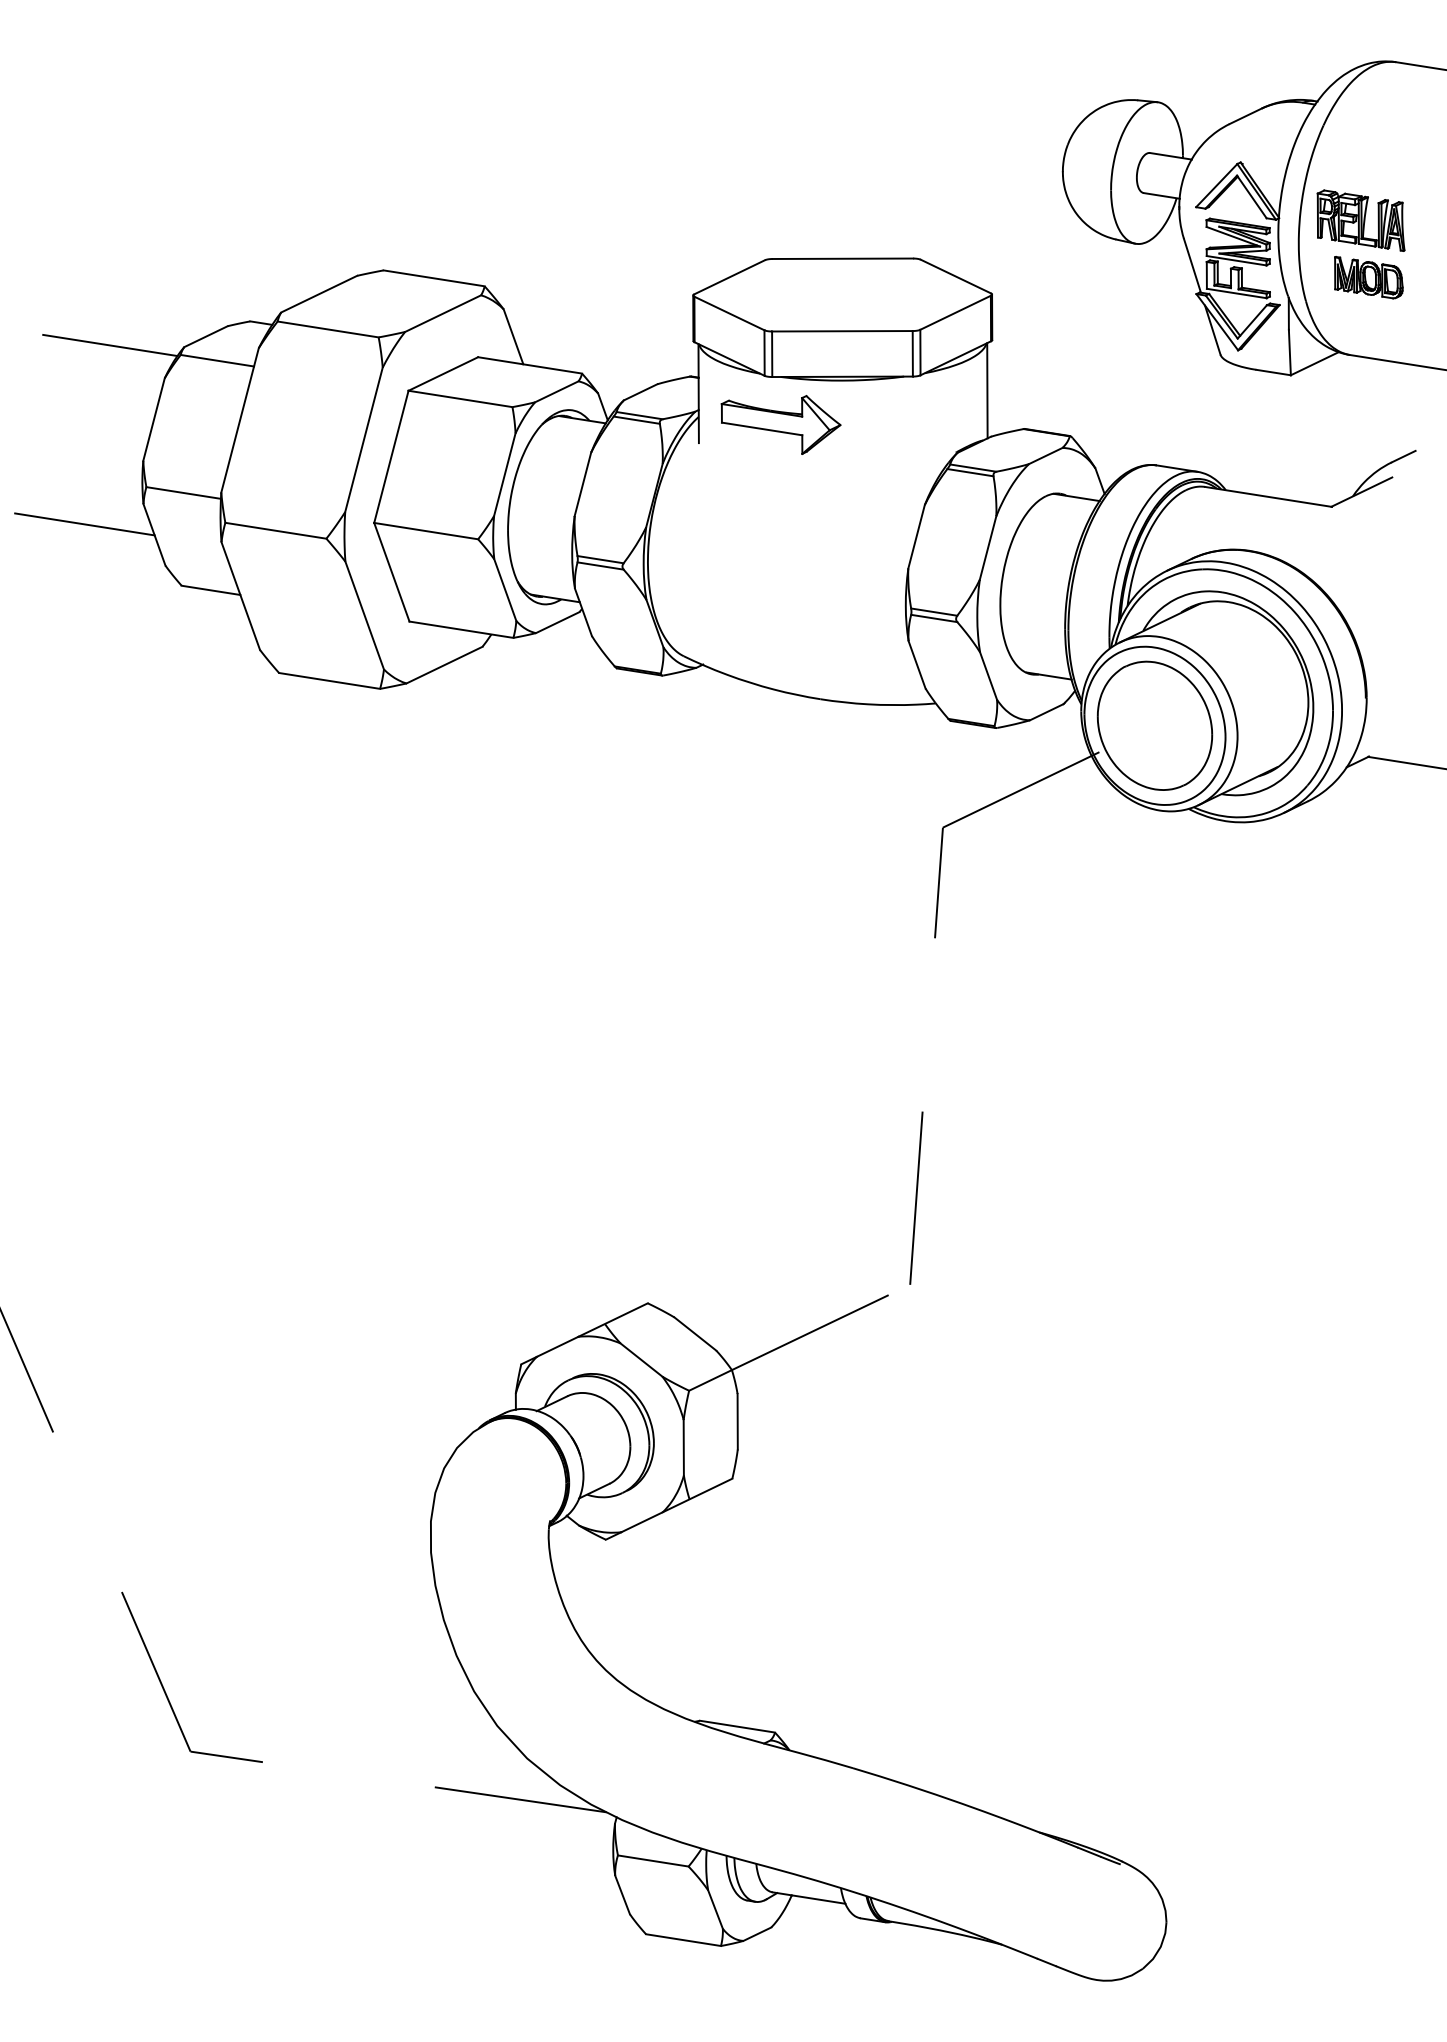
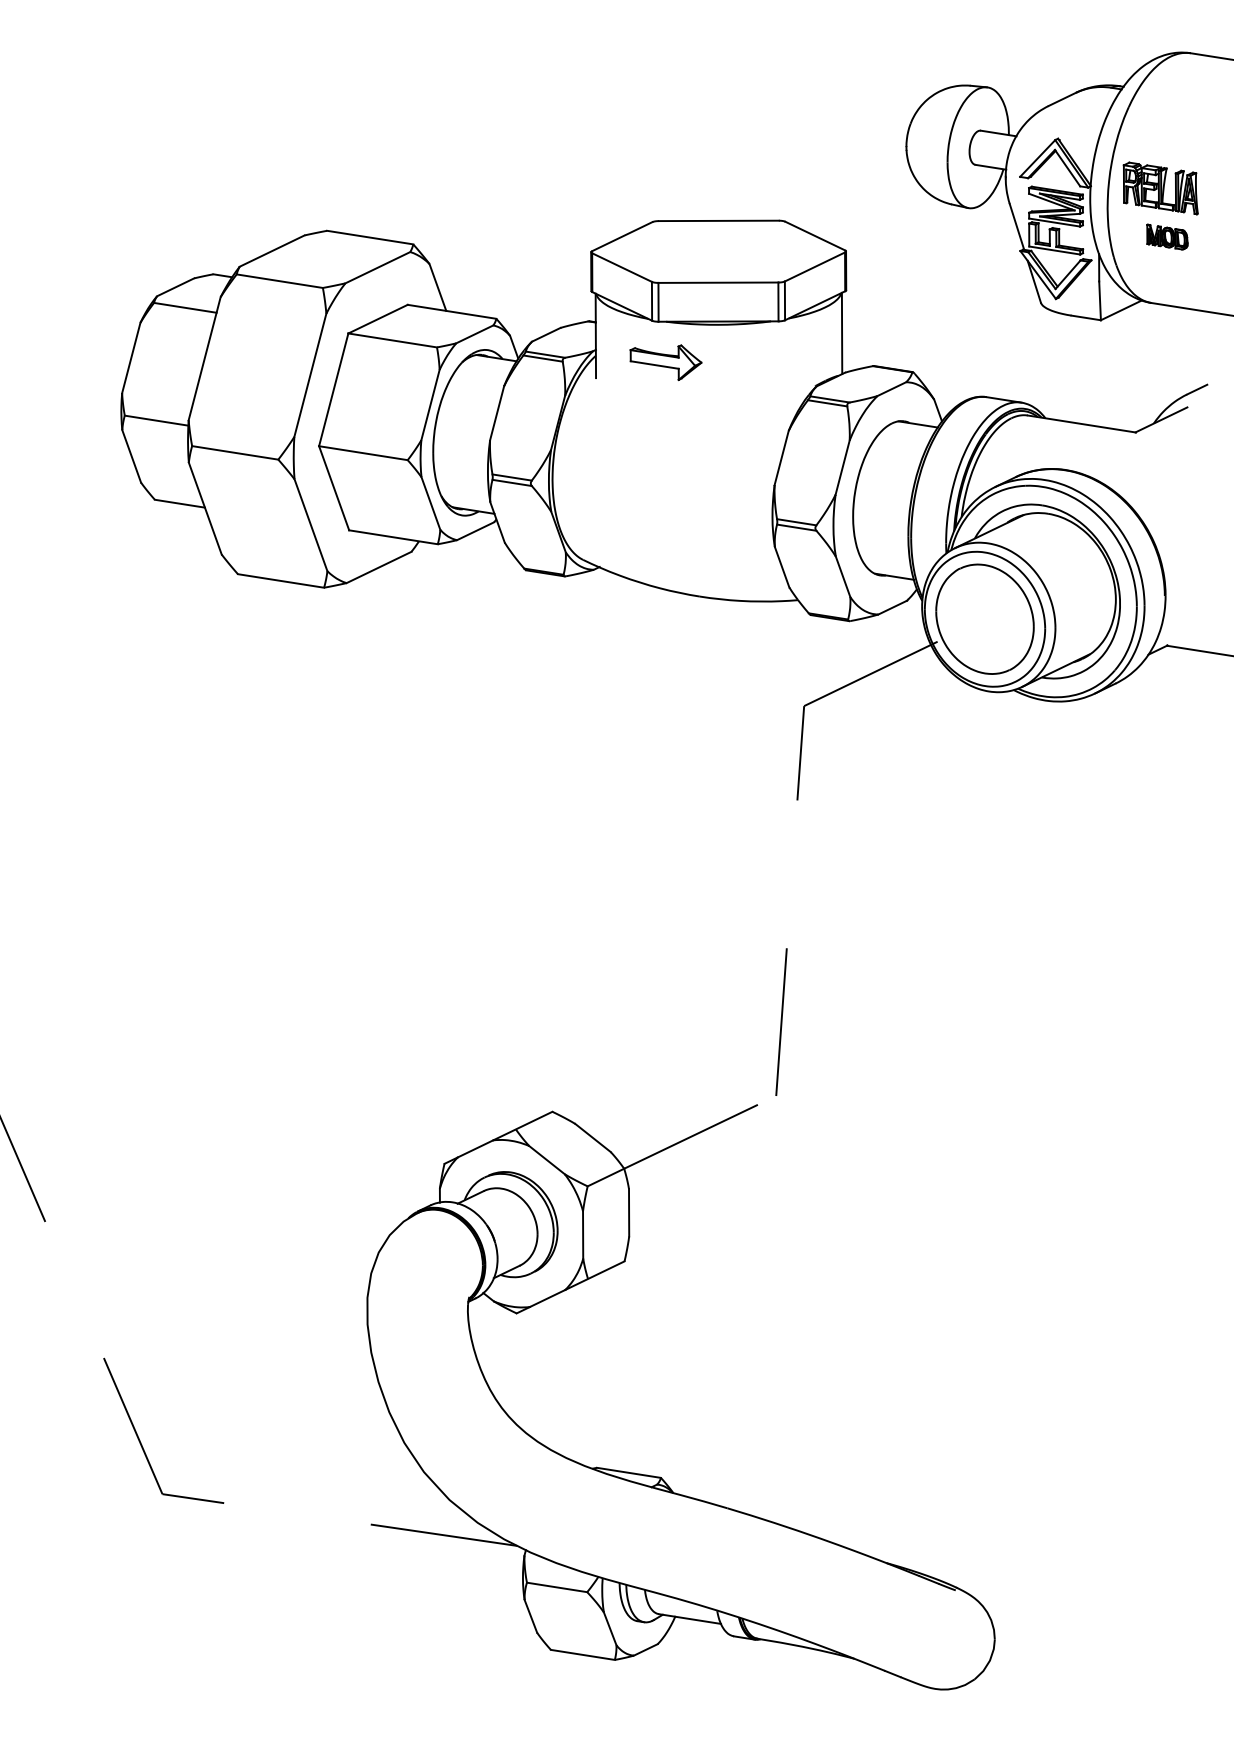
part: (1368, 277) -> (1167, 236), size x0.7
line: (110, 345) -> (94, 294), removed
part: (780, 424) -> (665, 362), size x0.7
line: (84, 524) -> (71, 447), removed

